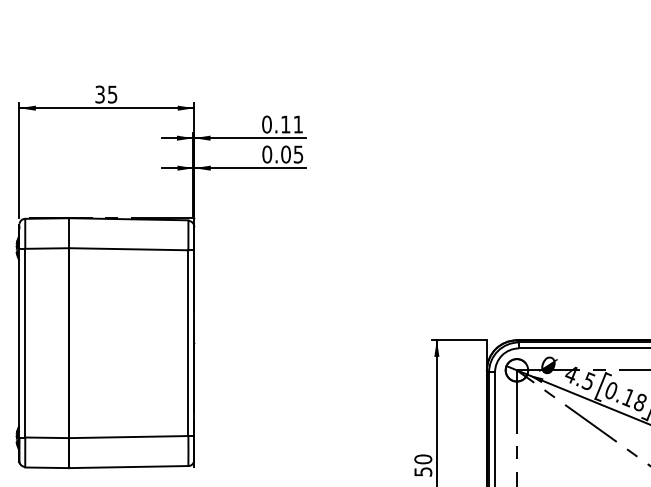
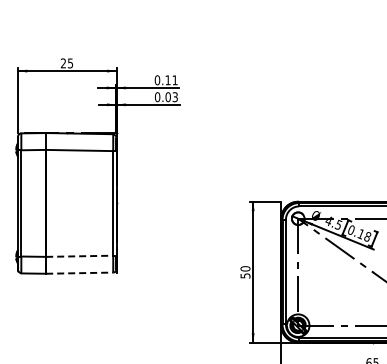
text: (100, 94) -> (63, 63), 35 -> 25
text: (298, 153) -> (175, 96), 0.05 -> 0.03
line: (128, 437) -> (79, 256), solid -> dashed
line: (128, 467) -> (79, 273), solid -> dashed

